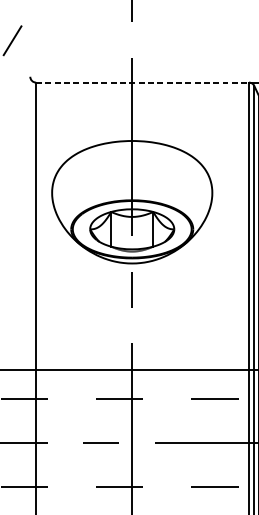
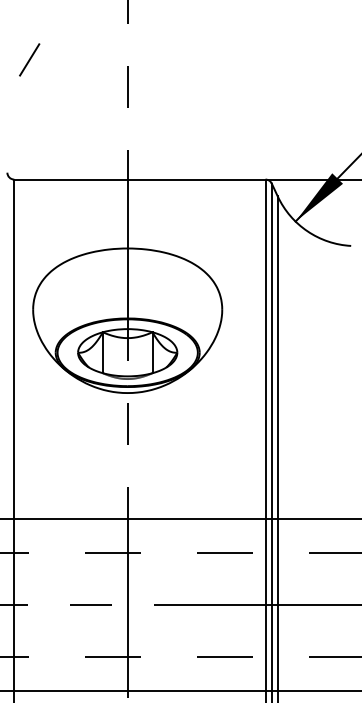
line: (142, 82) -> (139, 179), dashed -> solid

